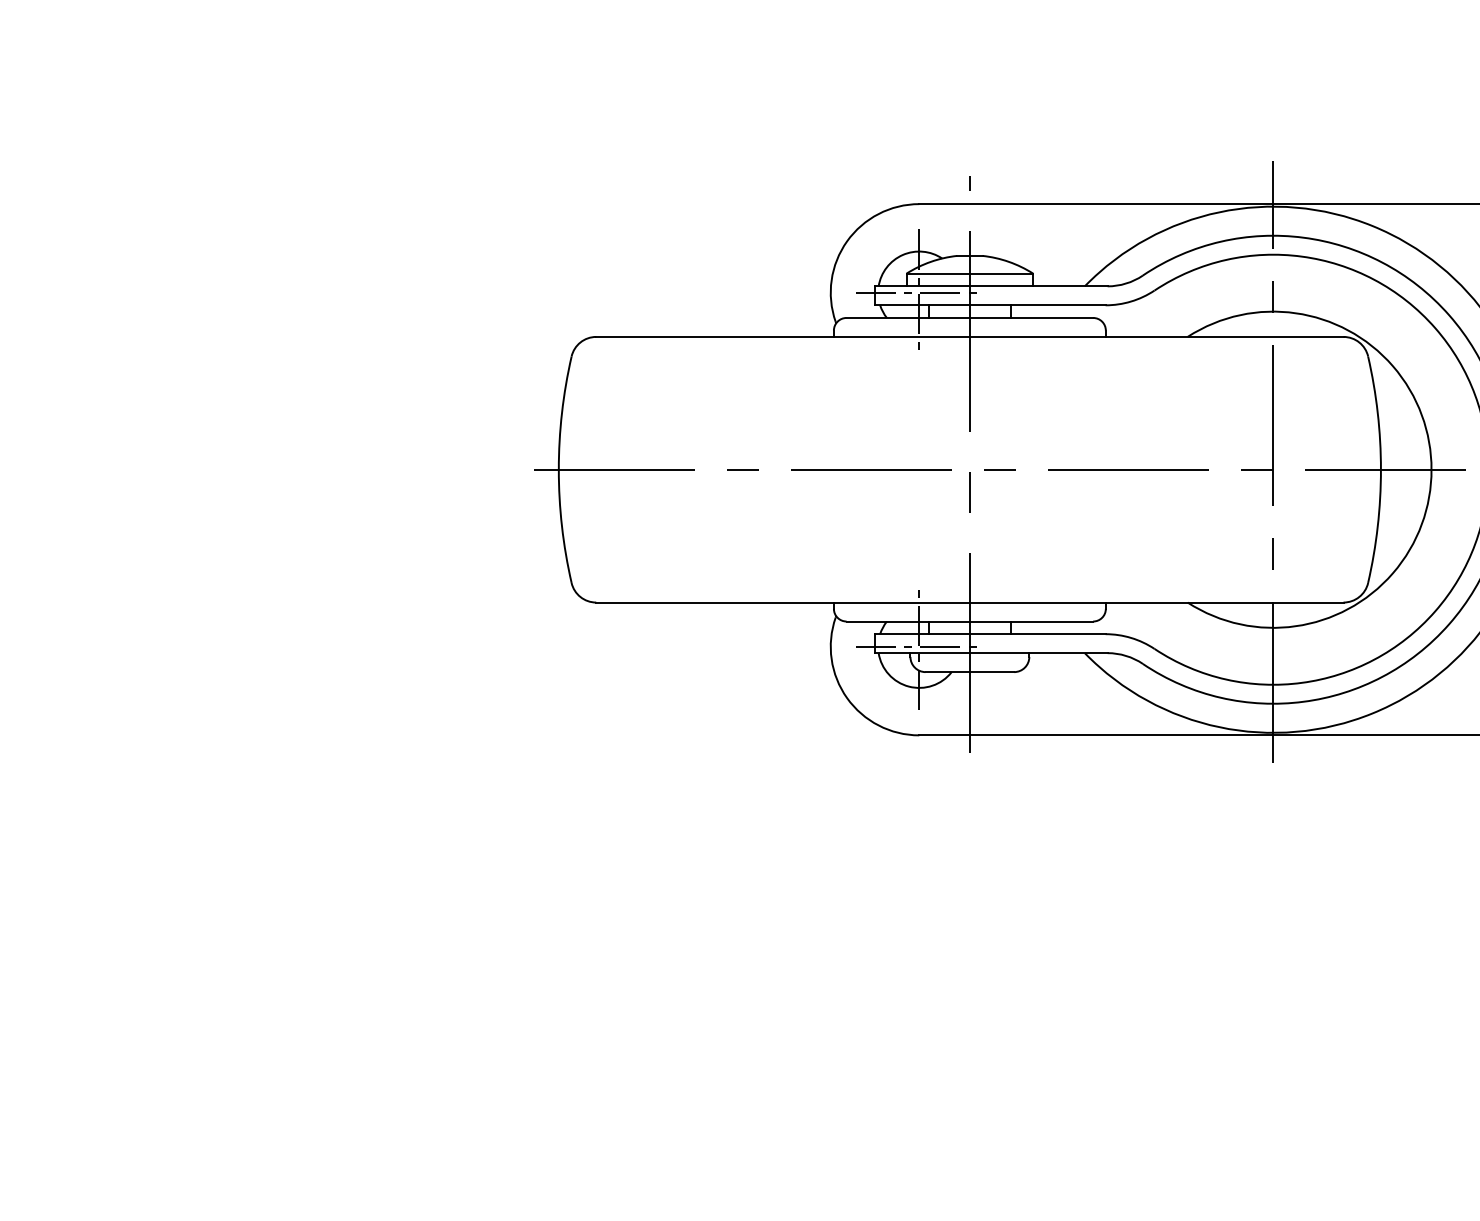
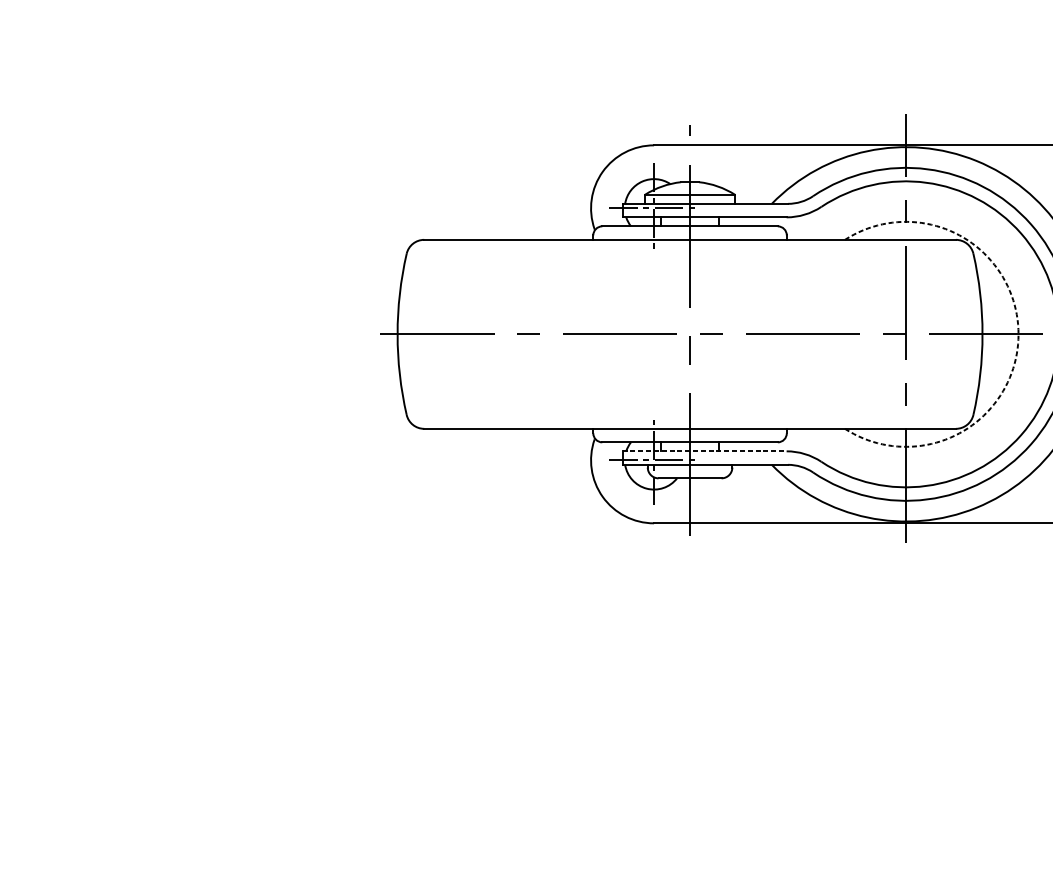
arc: (1431, 469) -> (1018, 334), solid -> dashed
line: (990, 634) -> (704, 451), solid -> dashed

